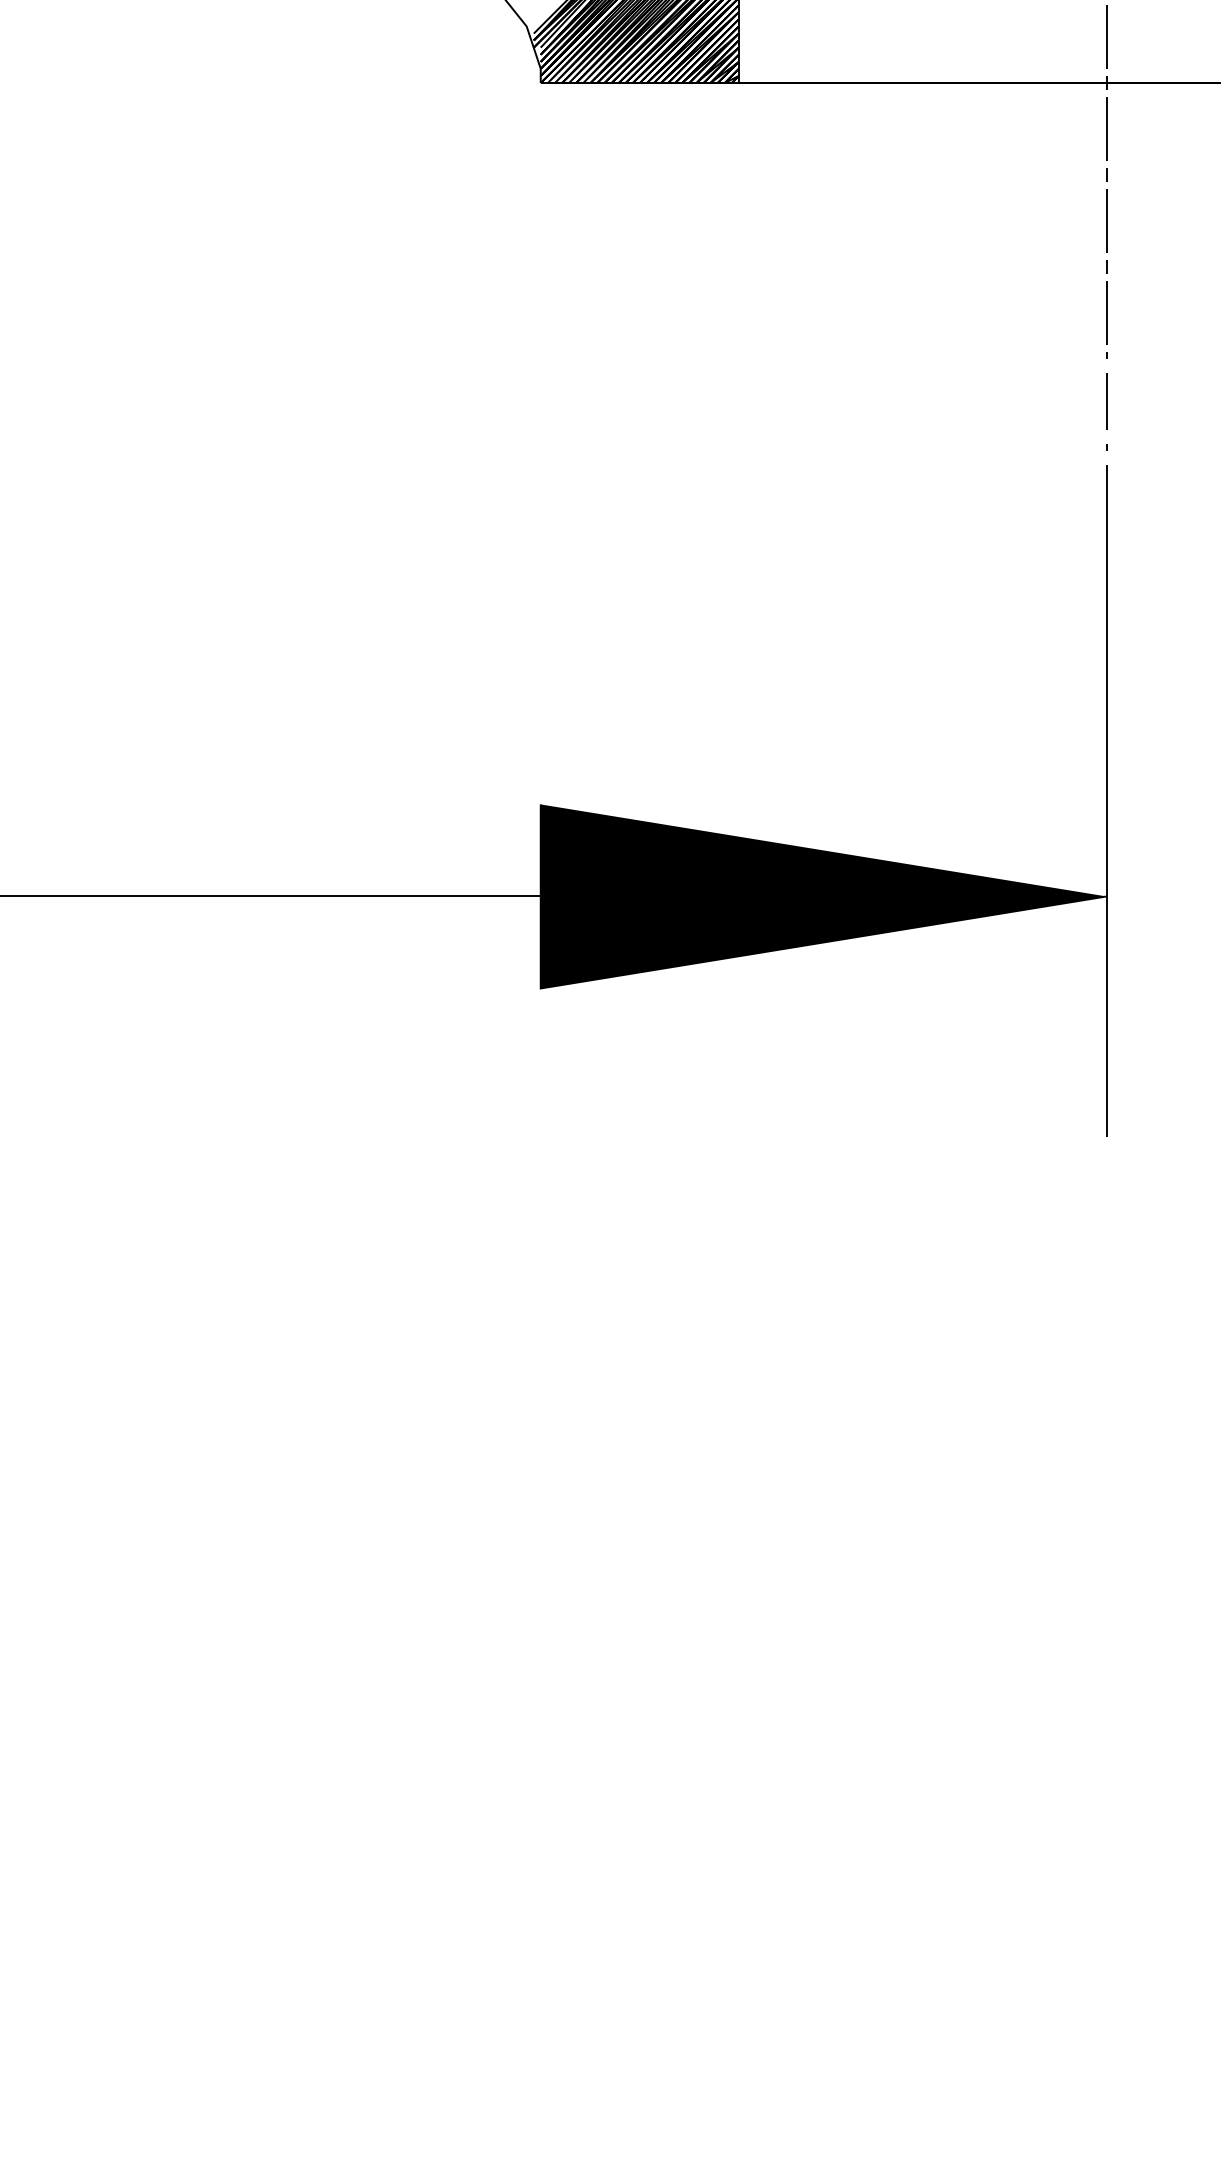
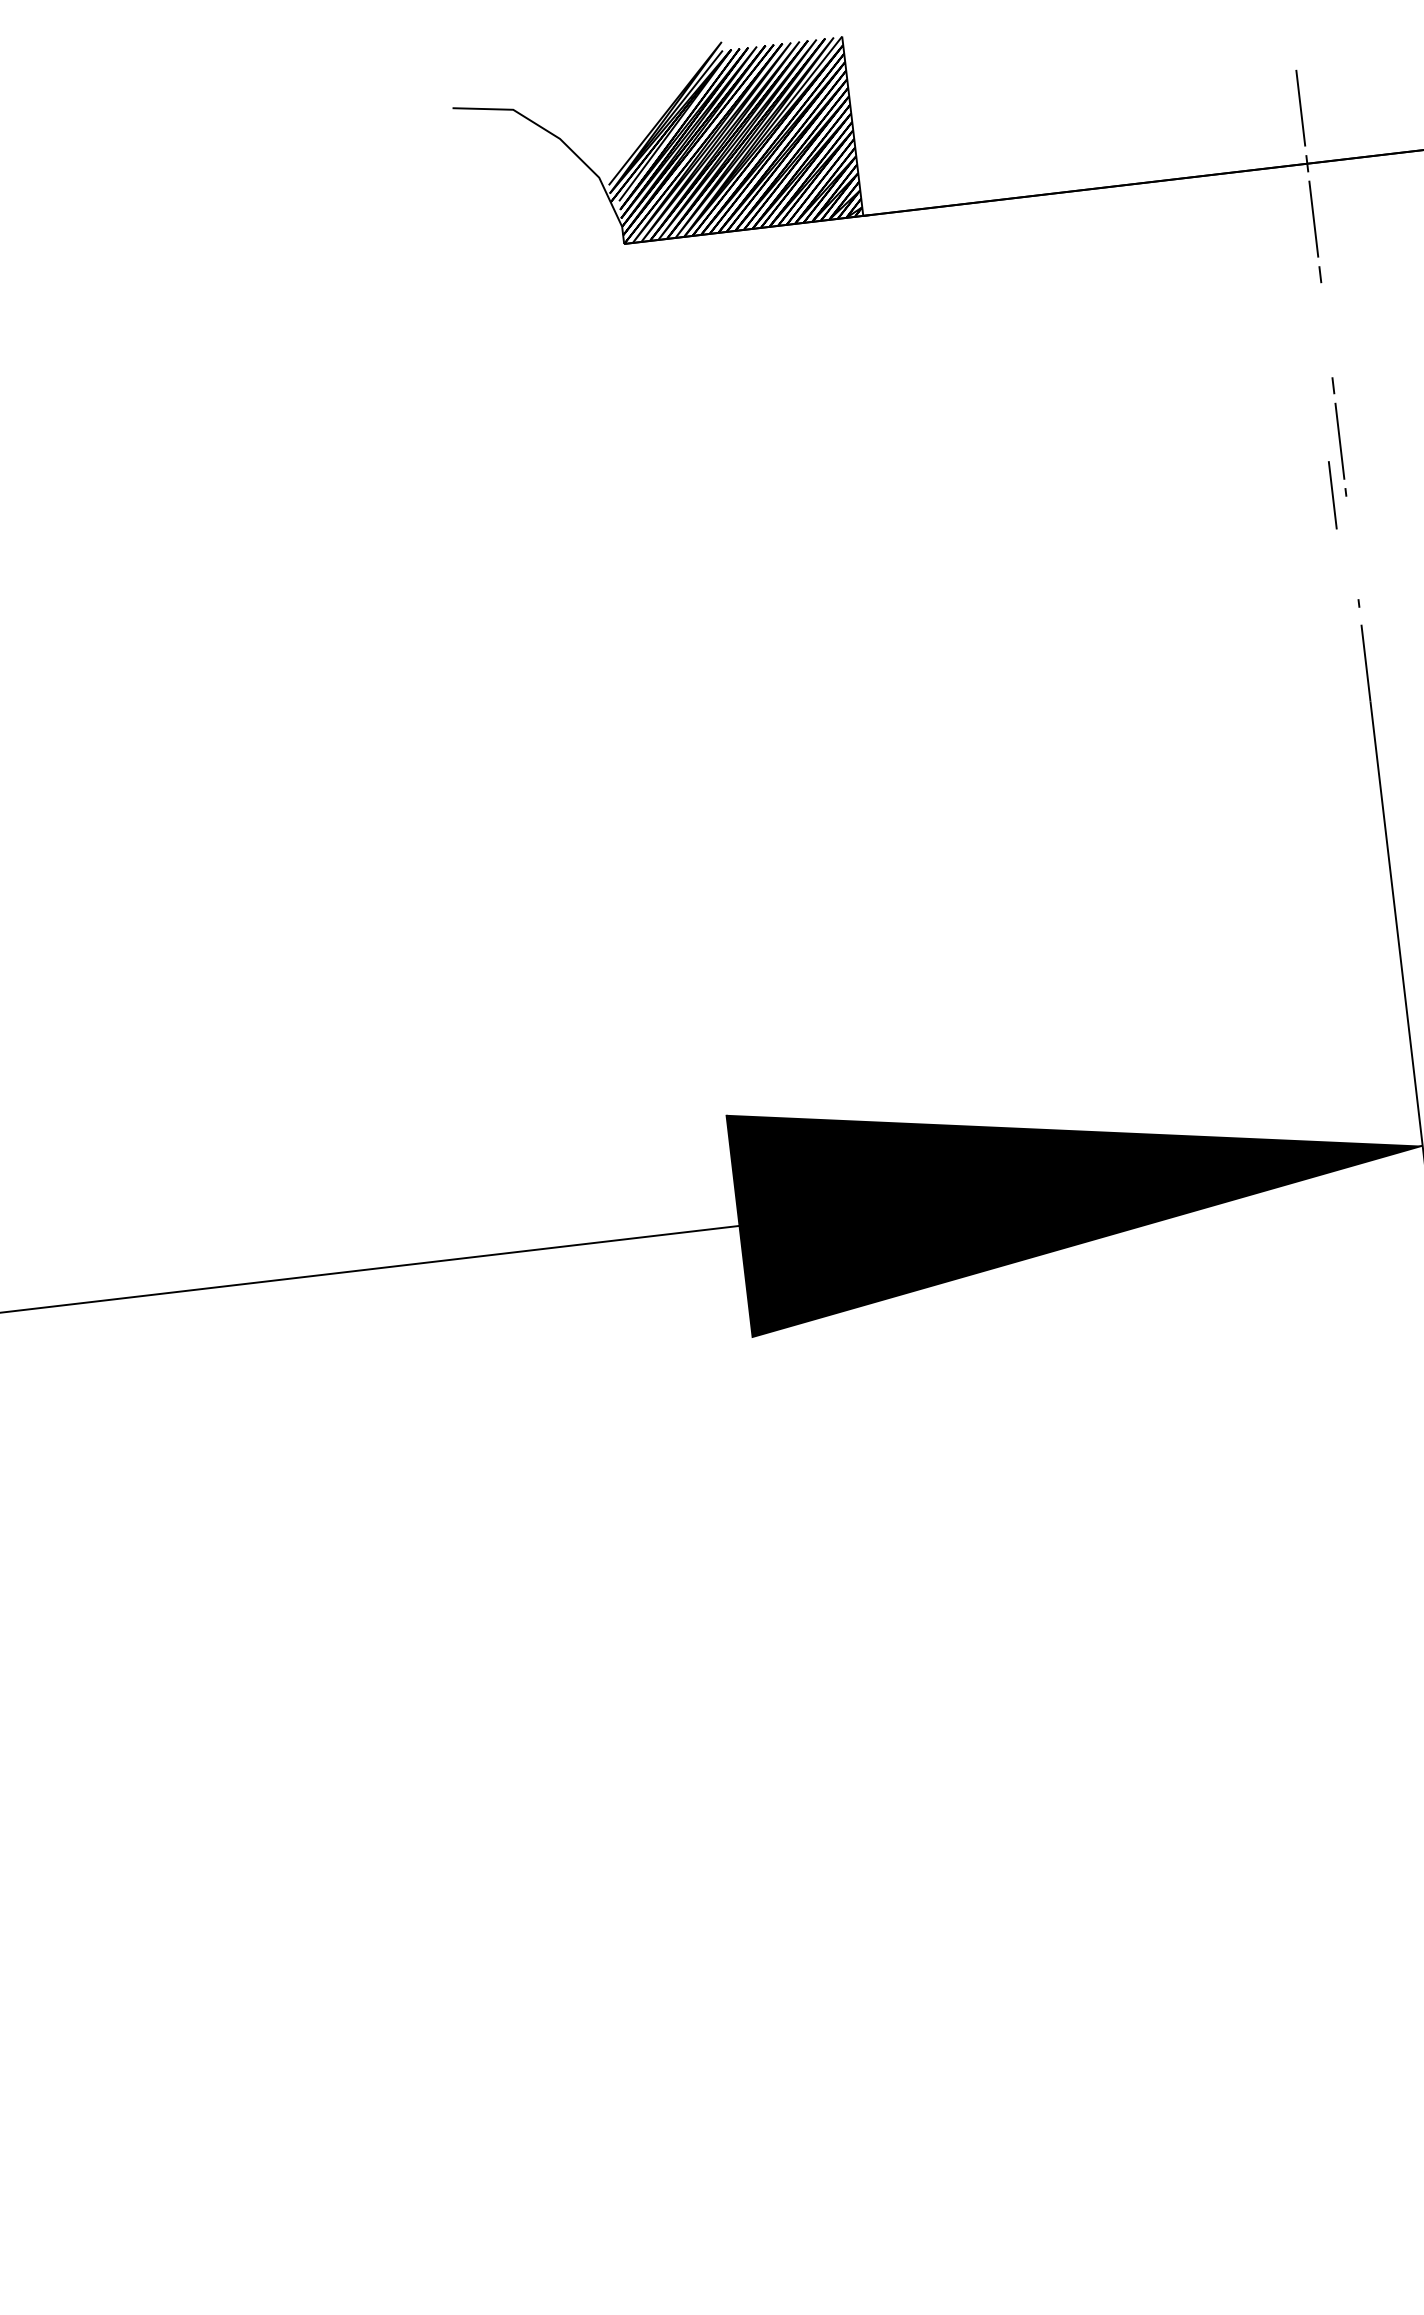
line: (1106, 220) -> (1326, 329), removed
line: (1106, 401) -> (1332, 495), moved

